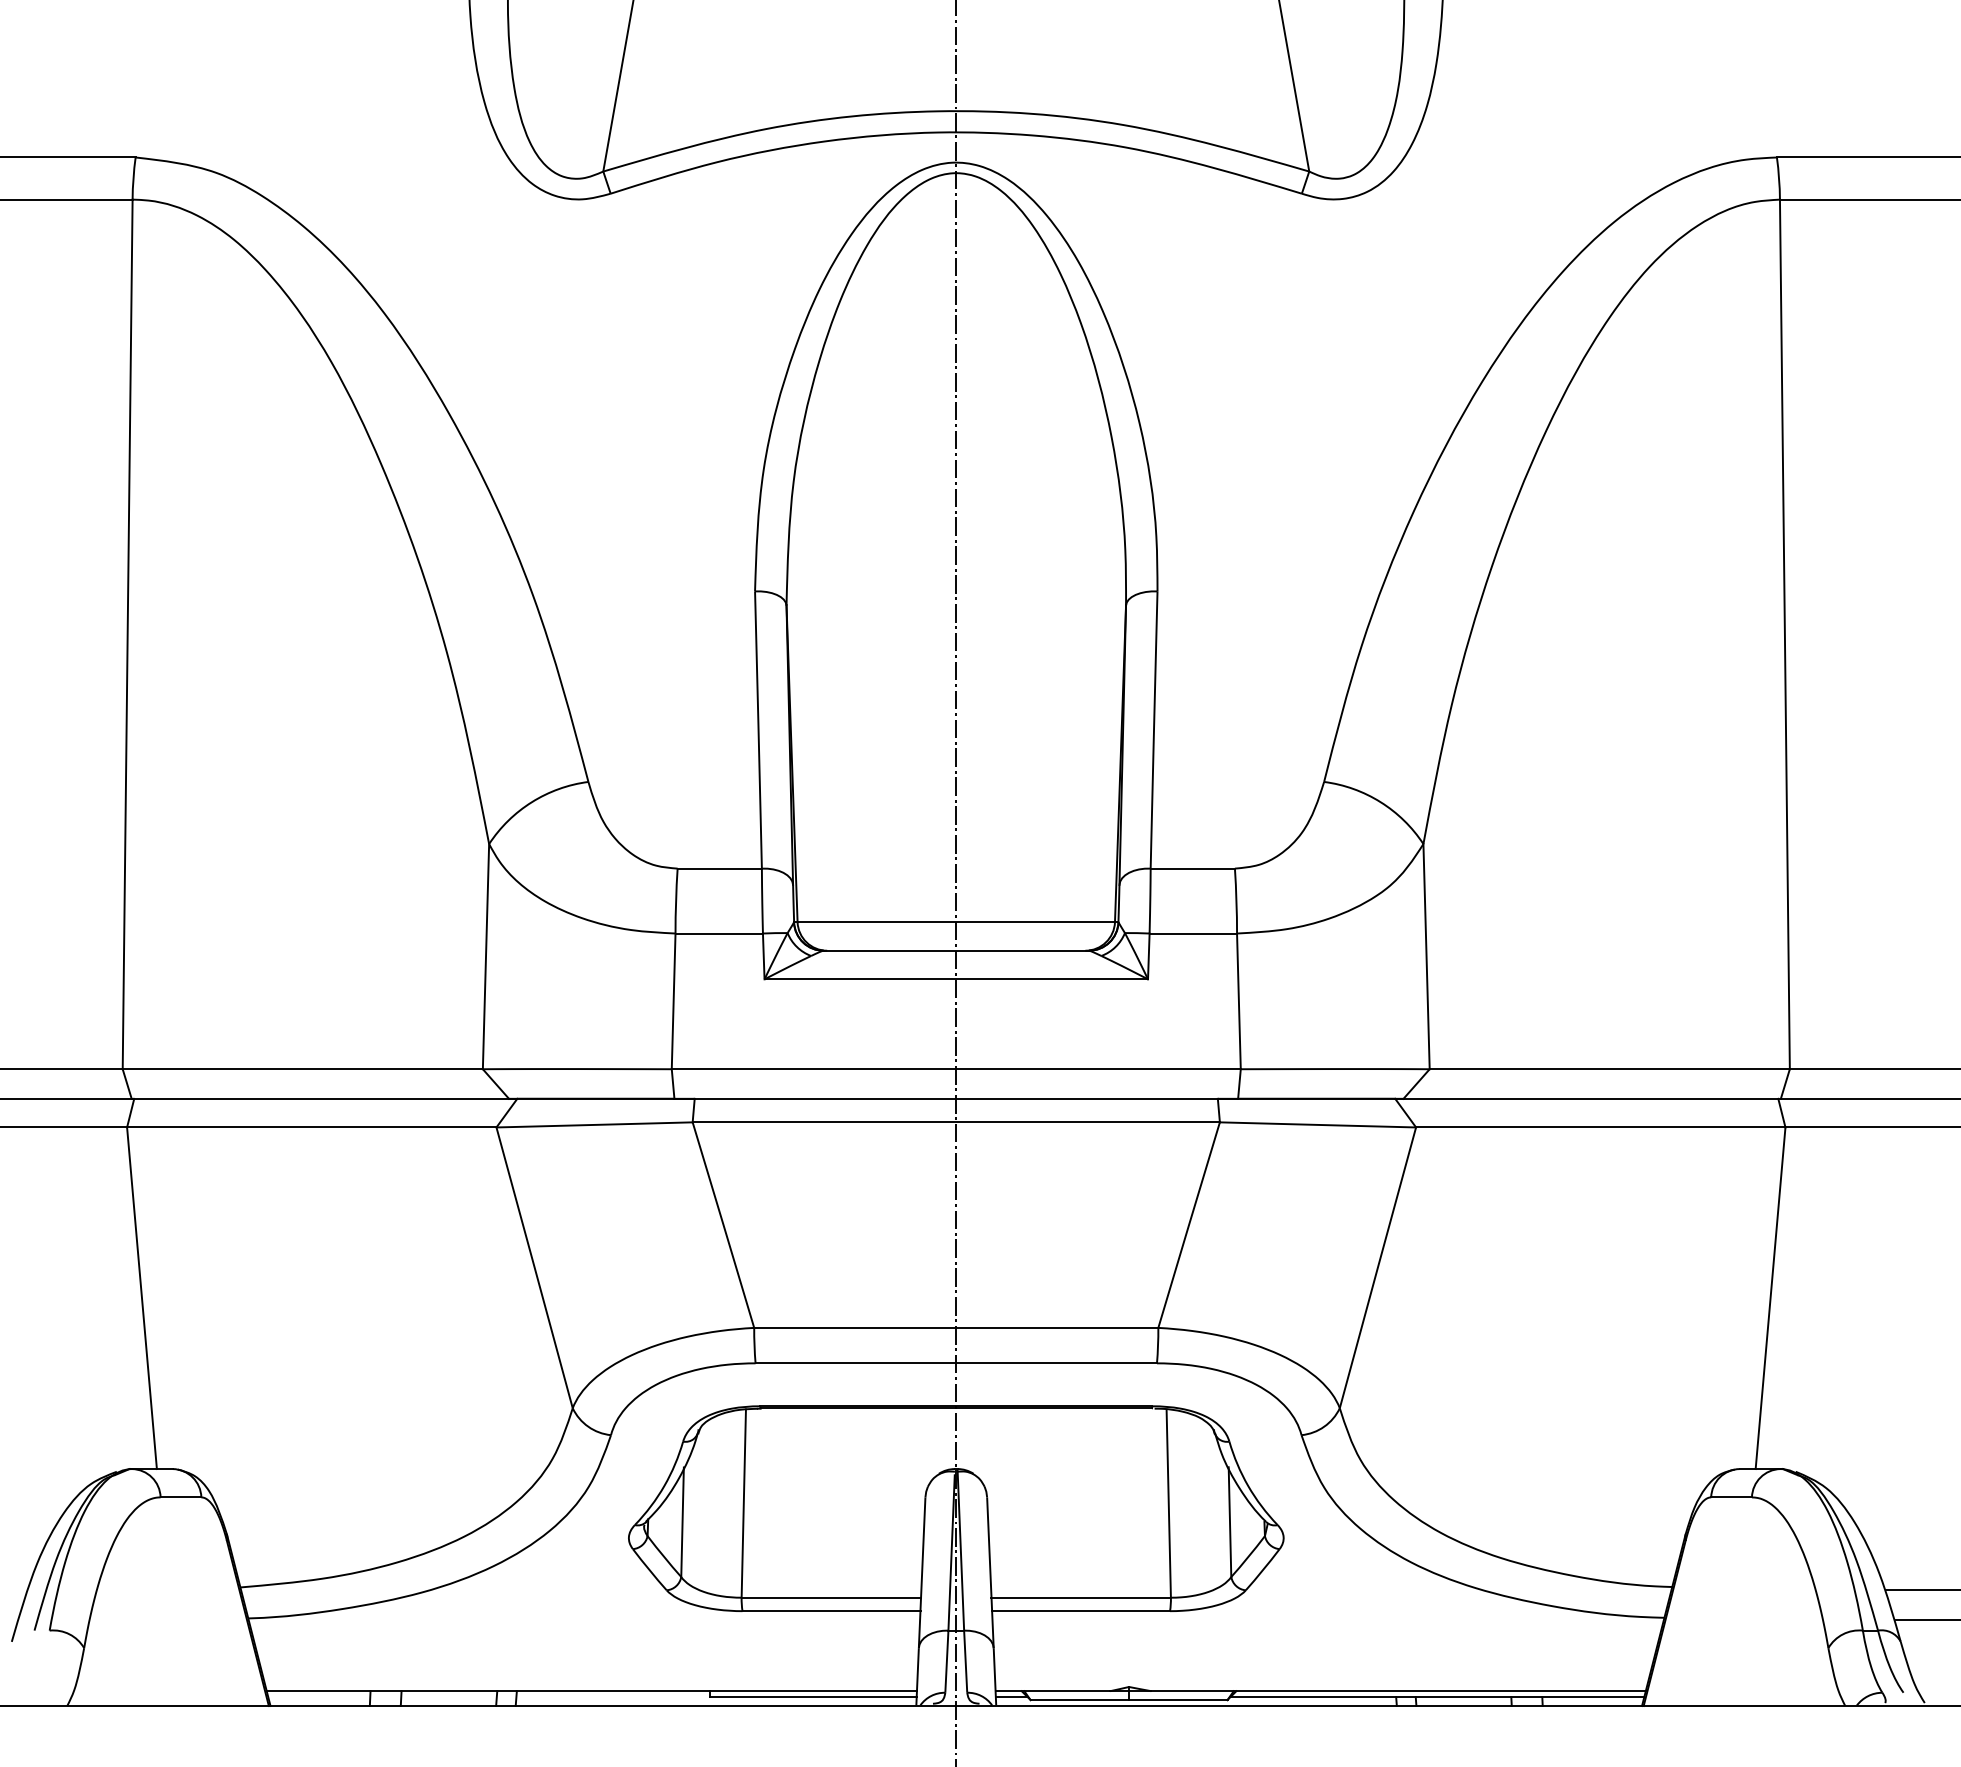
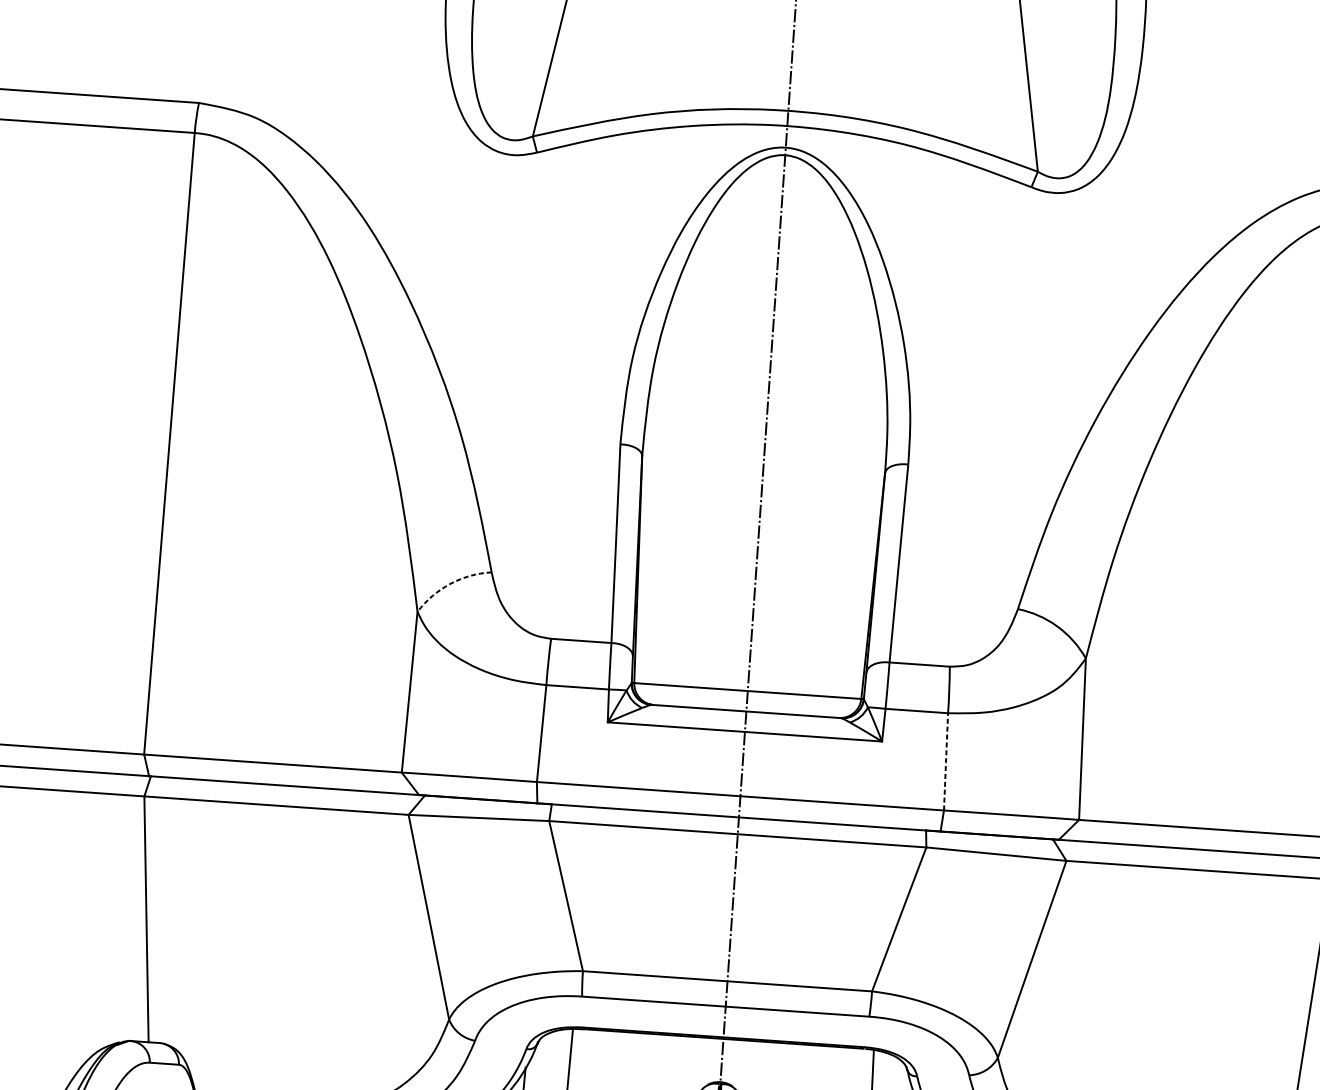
arc: (531, 802) -> (449, 584), solid -> dashed
line: (1238, 1001) -> (945, 761), solid -> dashed

